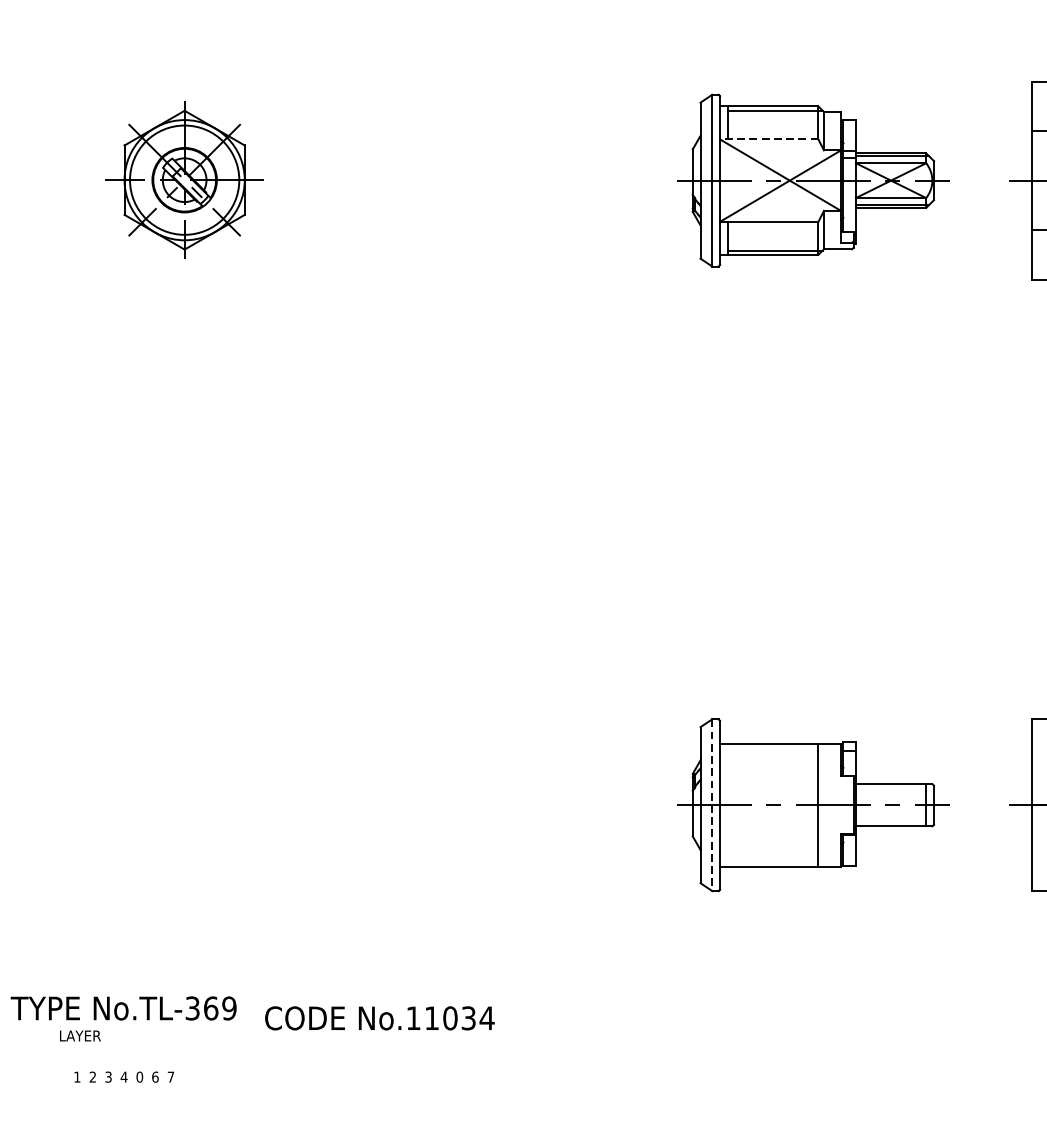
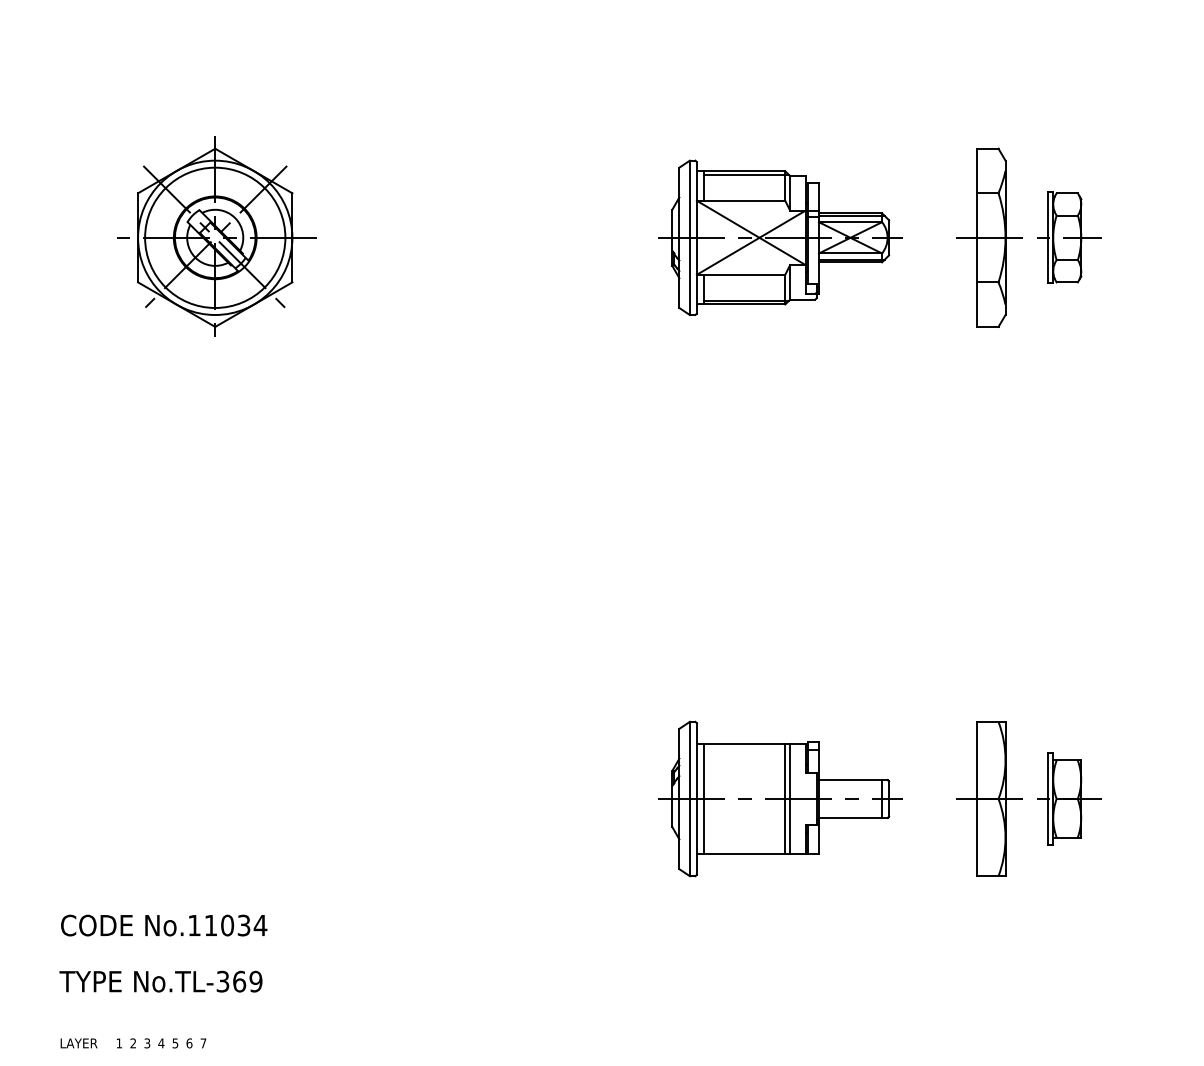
line: (768, 139) -> (740, 200), dashed -> solid
part: (185, 179) -> (216, 236), size x1.43
line: (727, 804) -> (703, 798), added
line: (824, 804) -> (790, 798), added
line: (711, 805) -> (689, 799), dashed -> solid
text: (380, 1018) -> (164, 925), moved
text: (79, 1036) -> (78, 1043), moved
text: (139, 1077) -> (175, 1043), 0 -> 5

